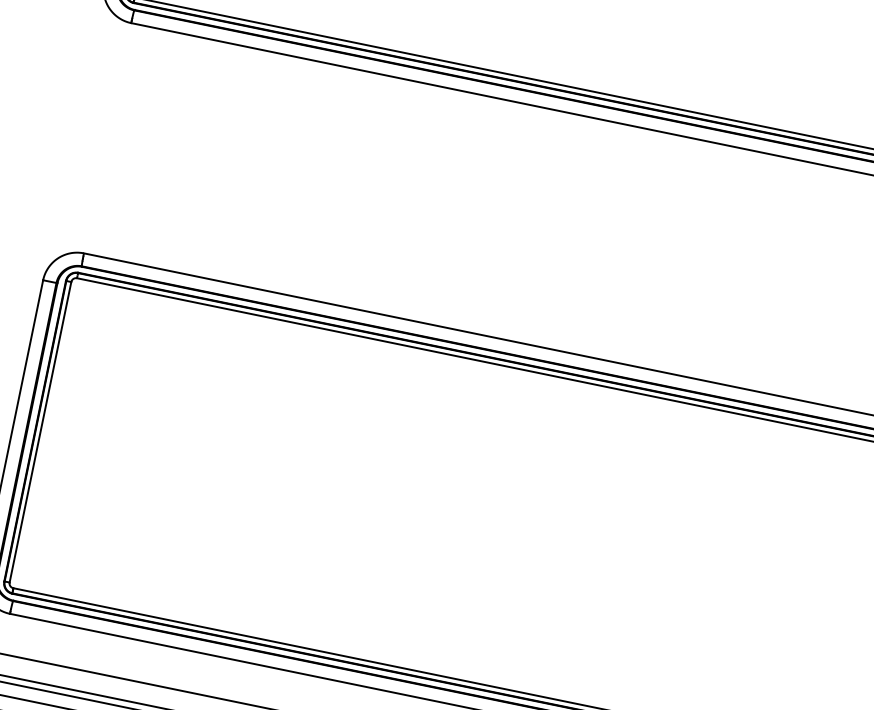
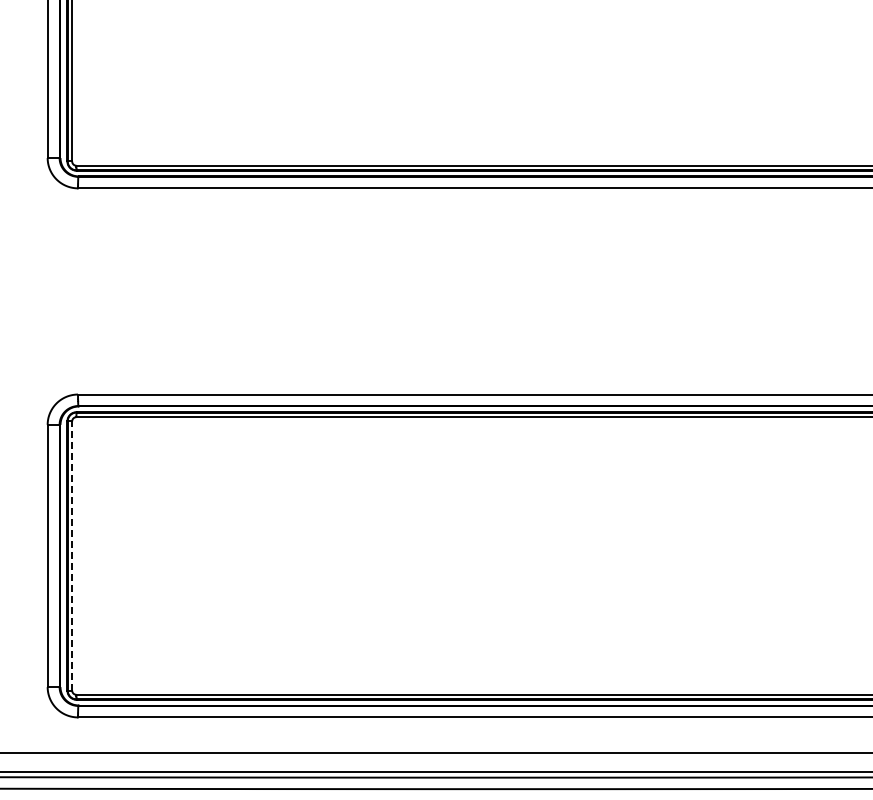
line: (40, 431) -> (72, 555), solid -> dashed

